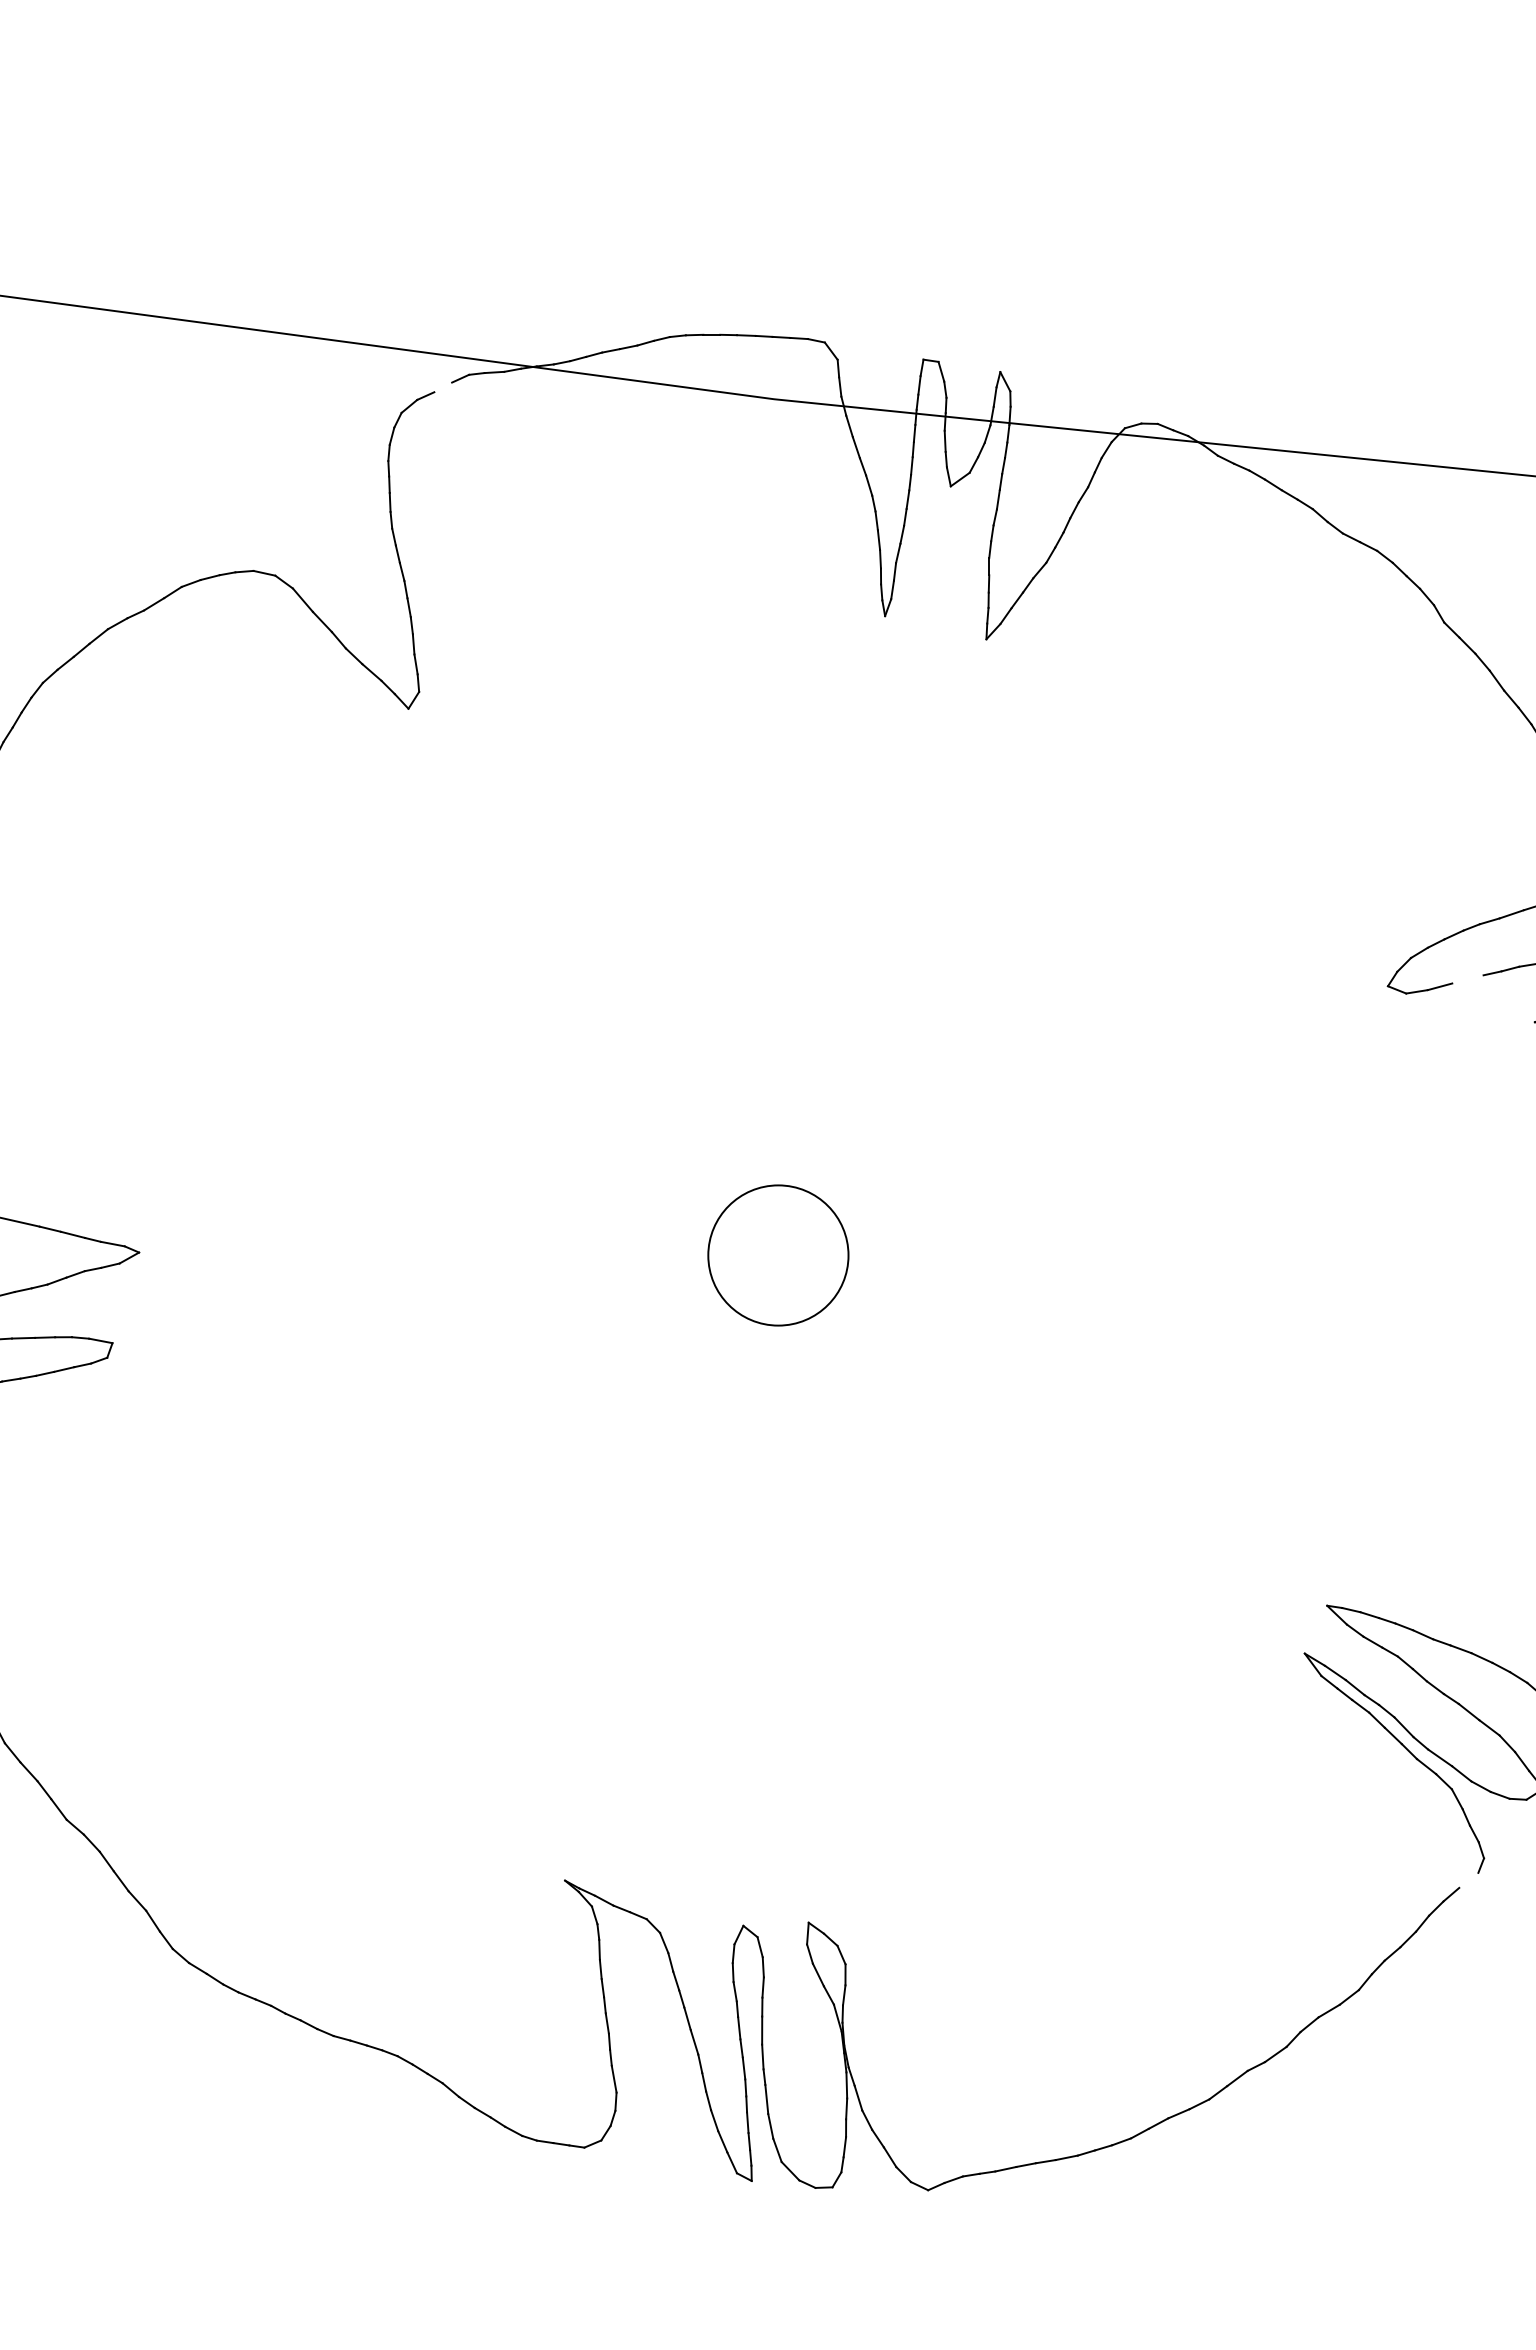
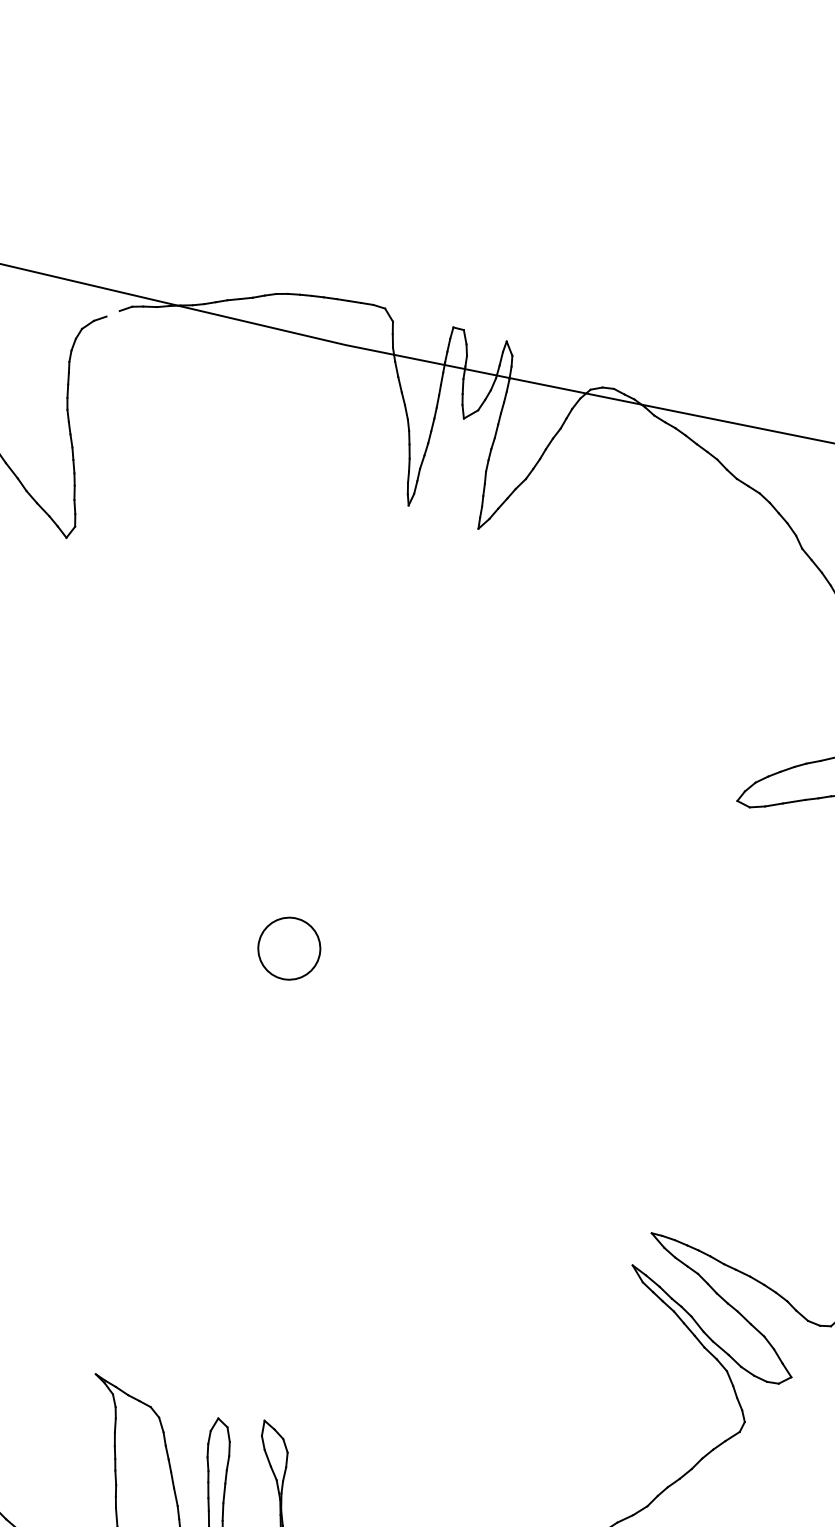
line: (1467, 979) -> (793, 801), added
circle: (778, 1255) -> (289, 948), size x0.62
line: (1468, 1879) -> (732, 1435), added

